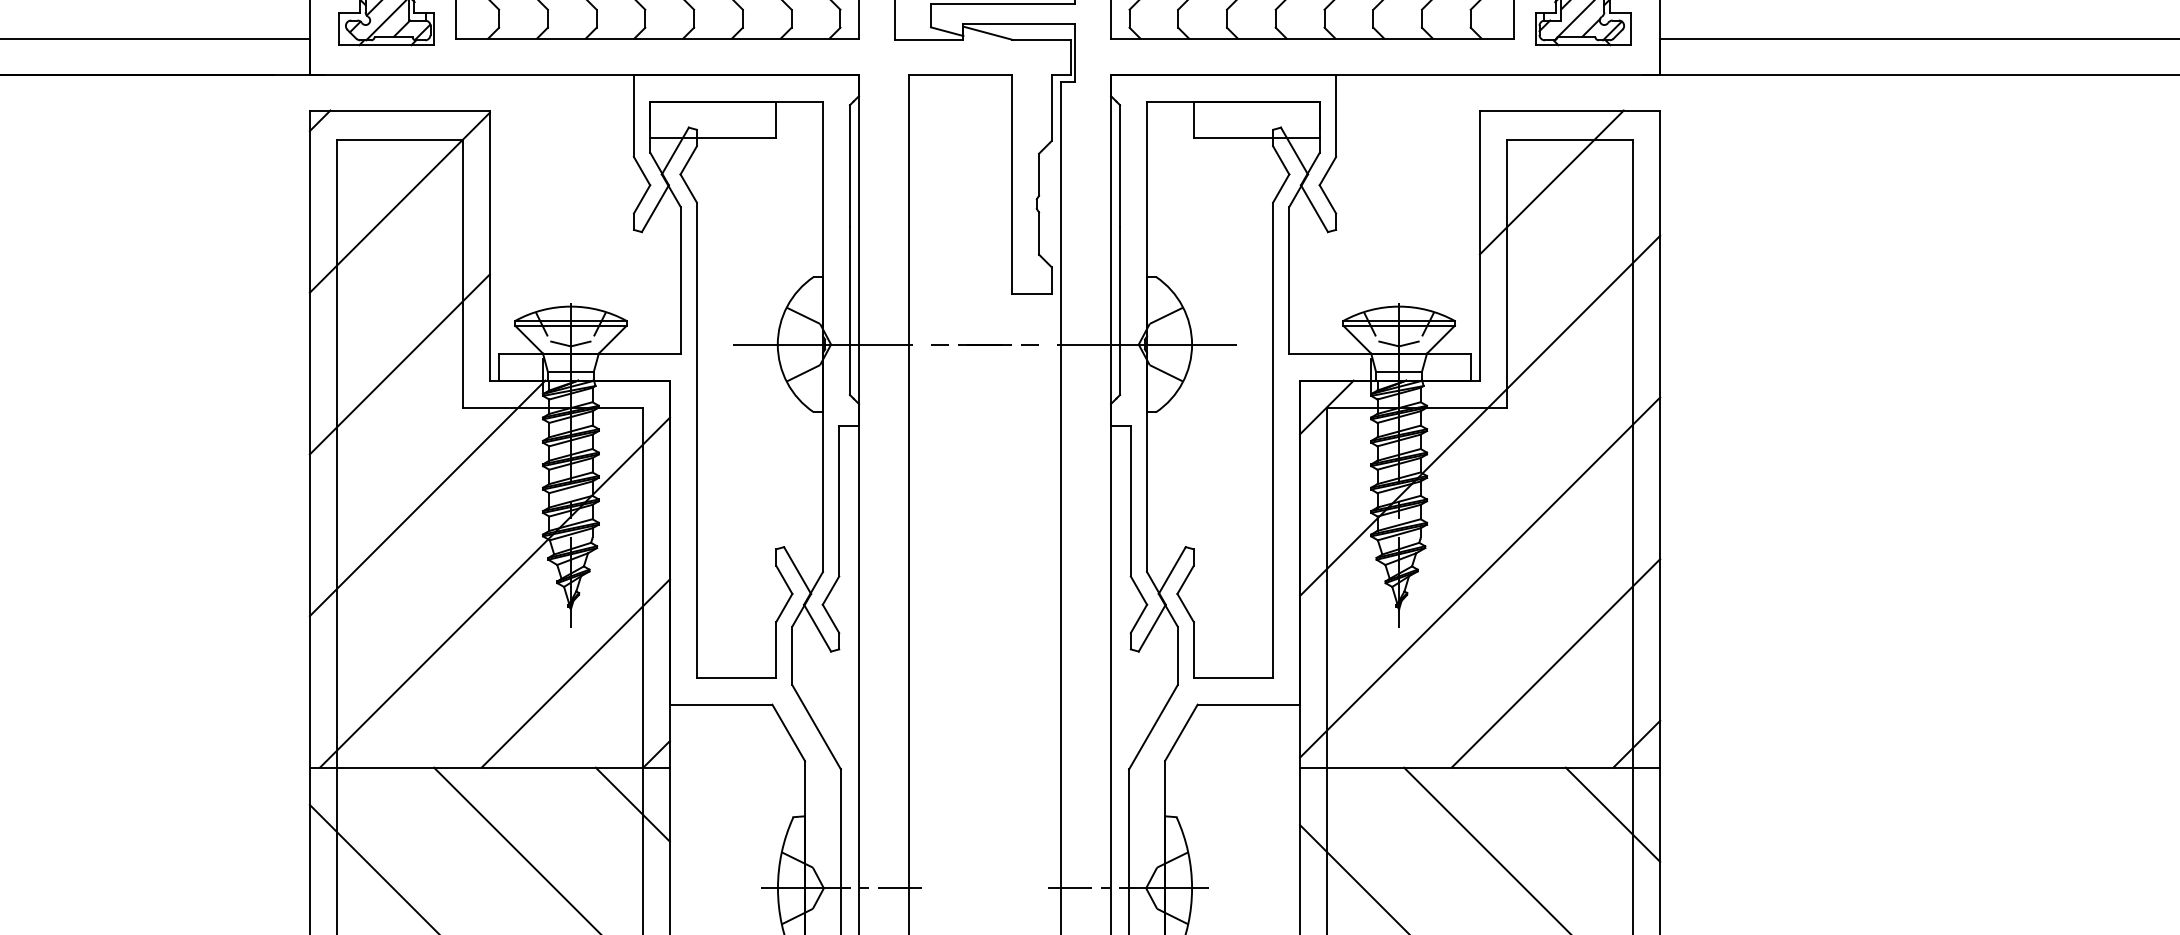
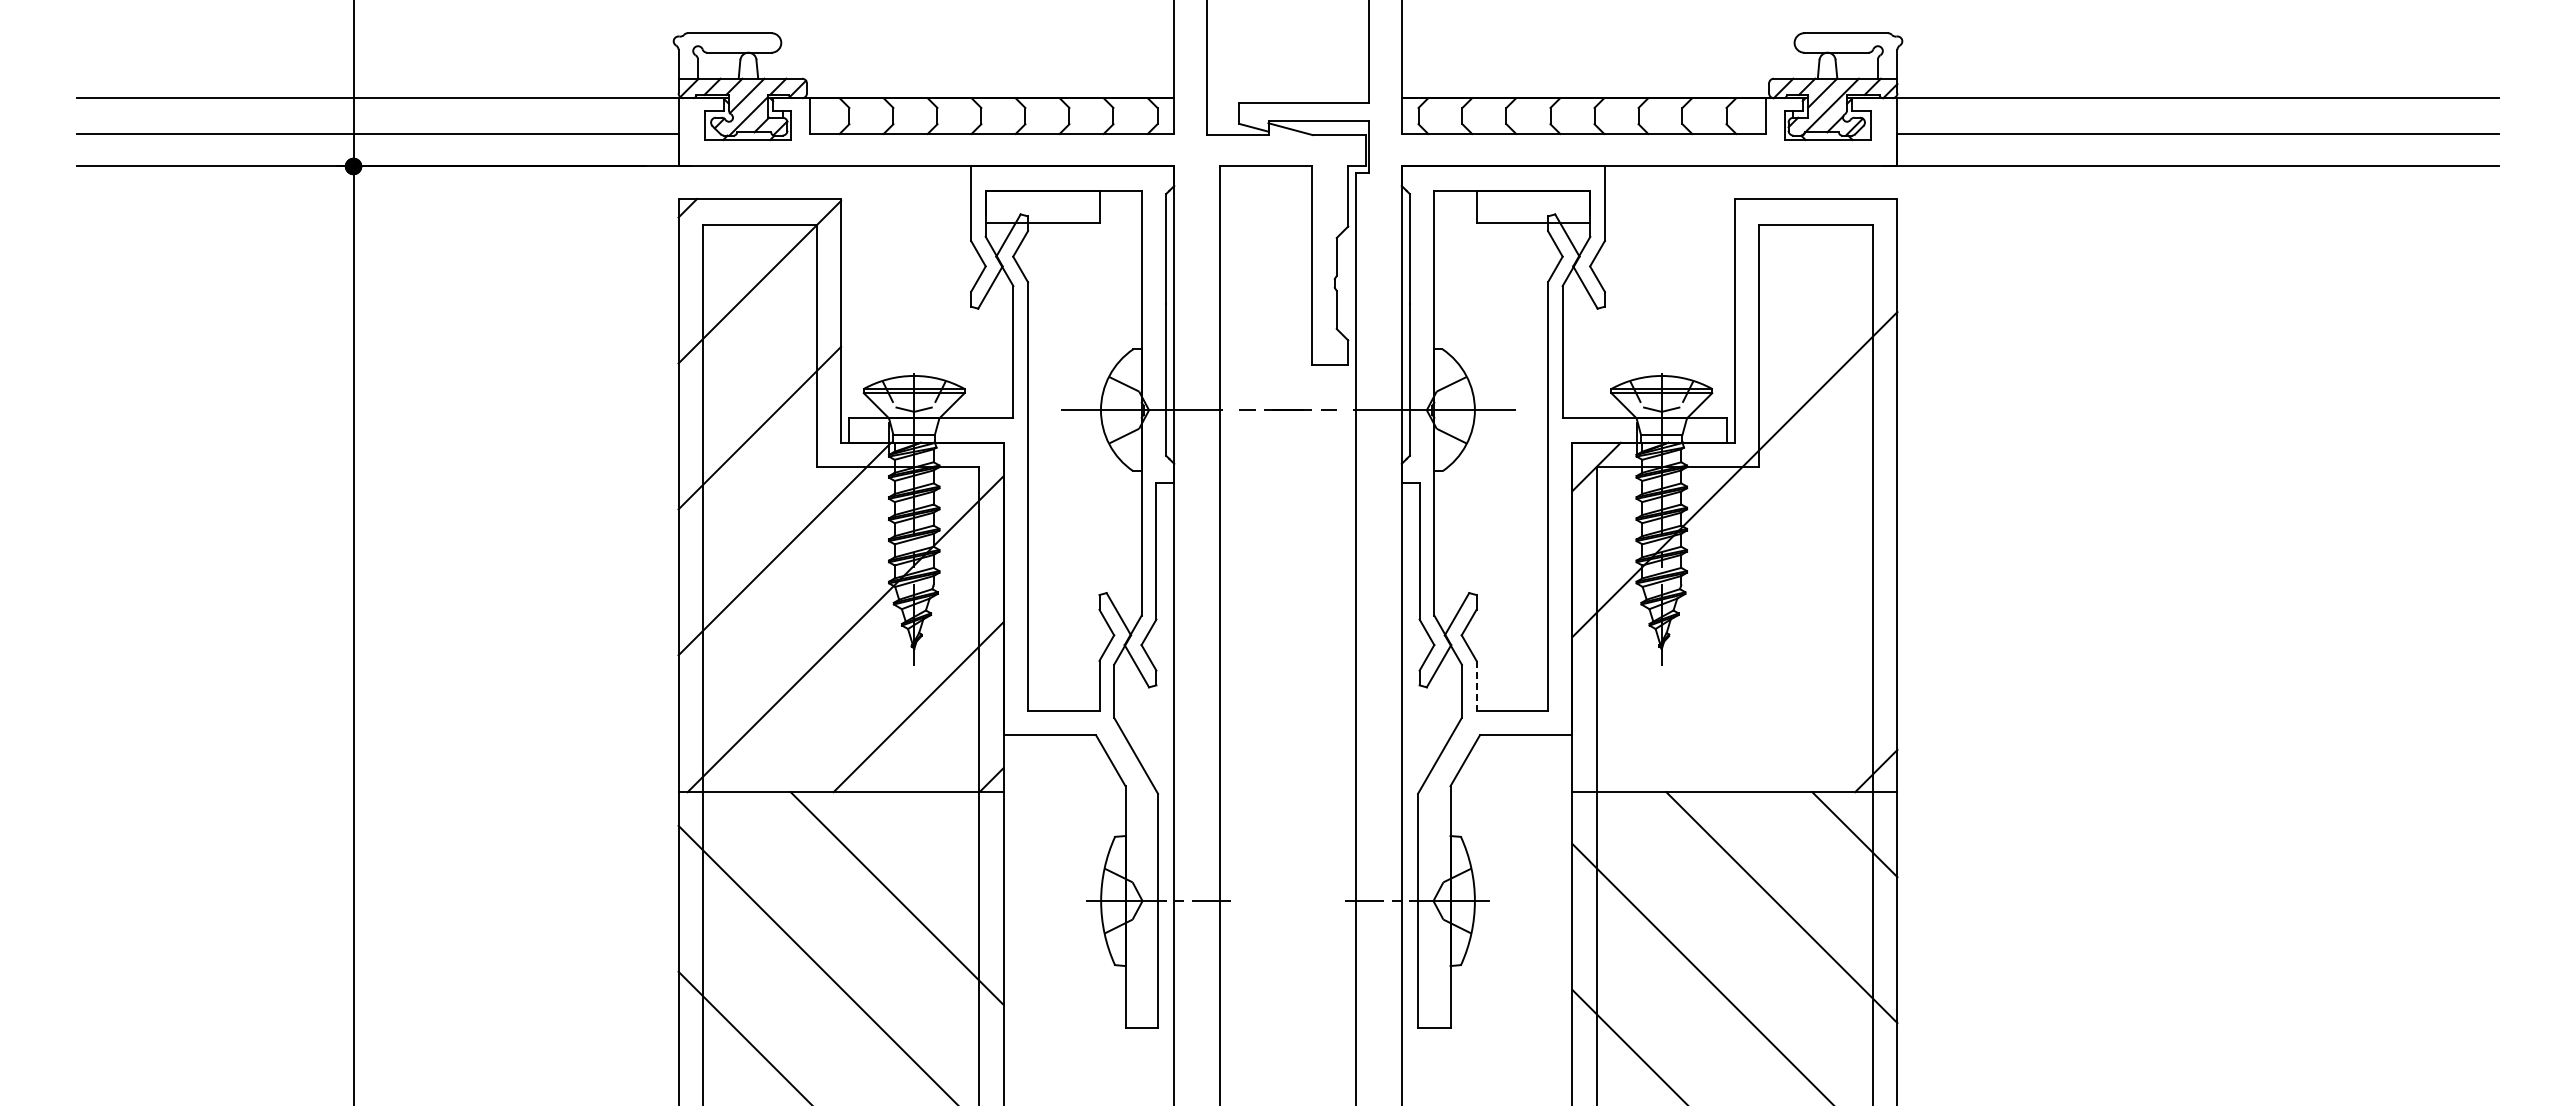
line: (1551, 182) -> (1799, 263), removed
line: (1479, 577) -> (1734, 620), removed
line: (1193, 650) -> (1476, 686), solid -> dashed
line: (1556, 662) -> (1803, 697), removed
line: (632, 804) -> (969, 825), removed

